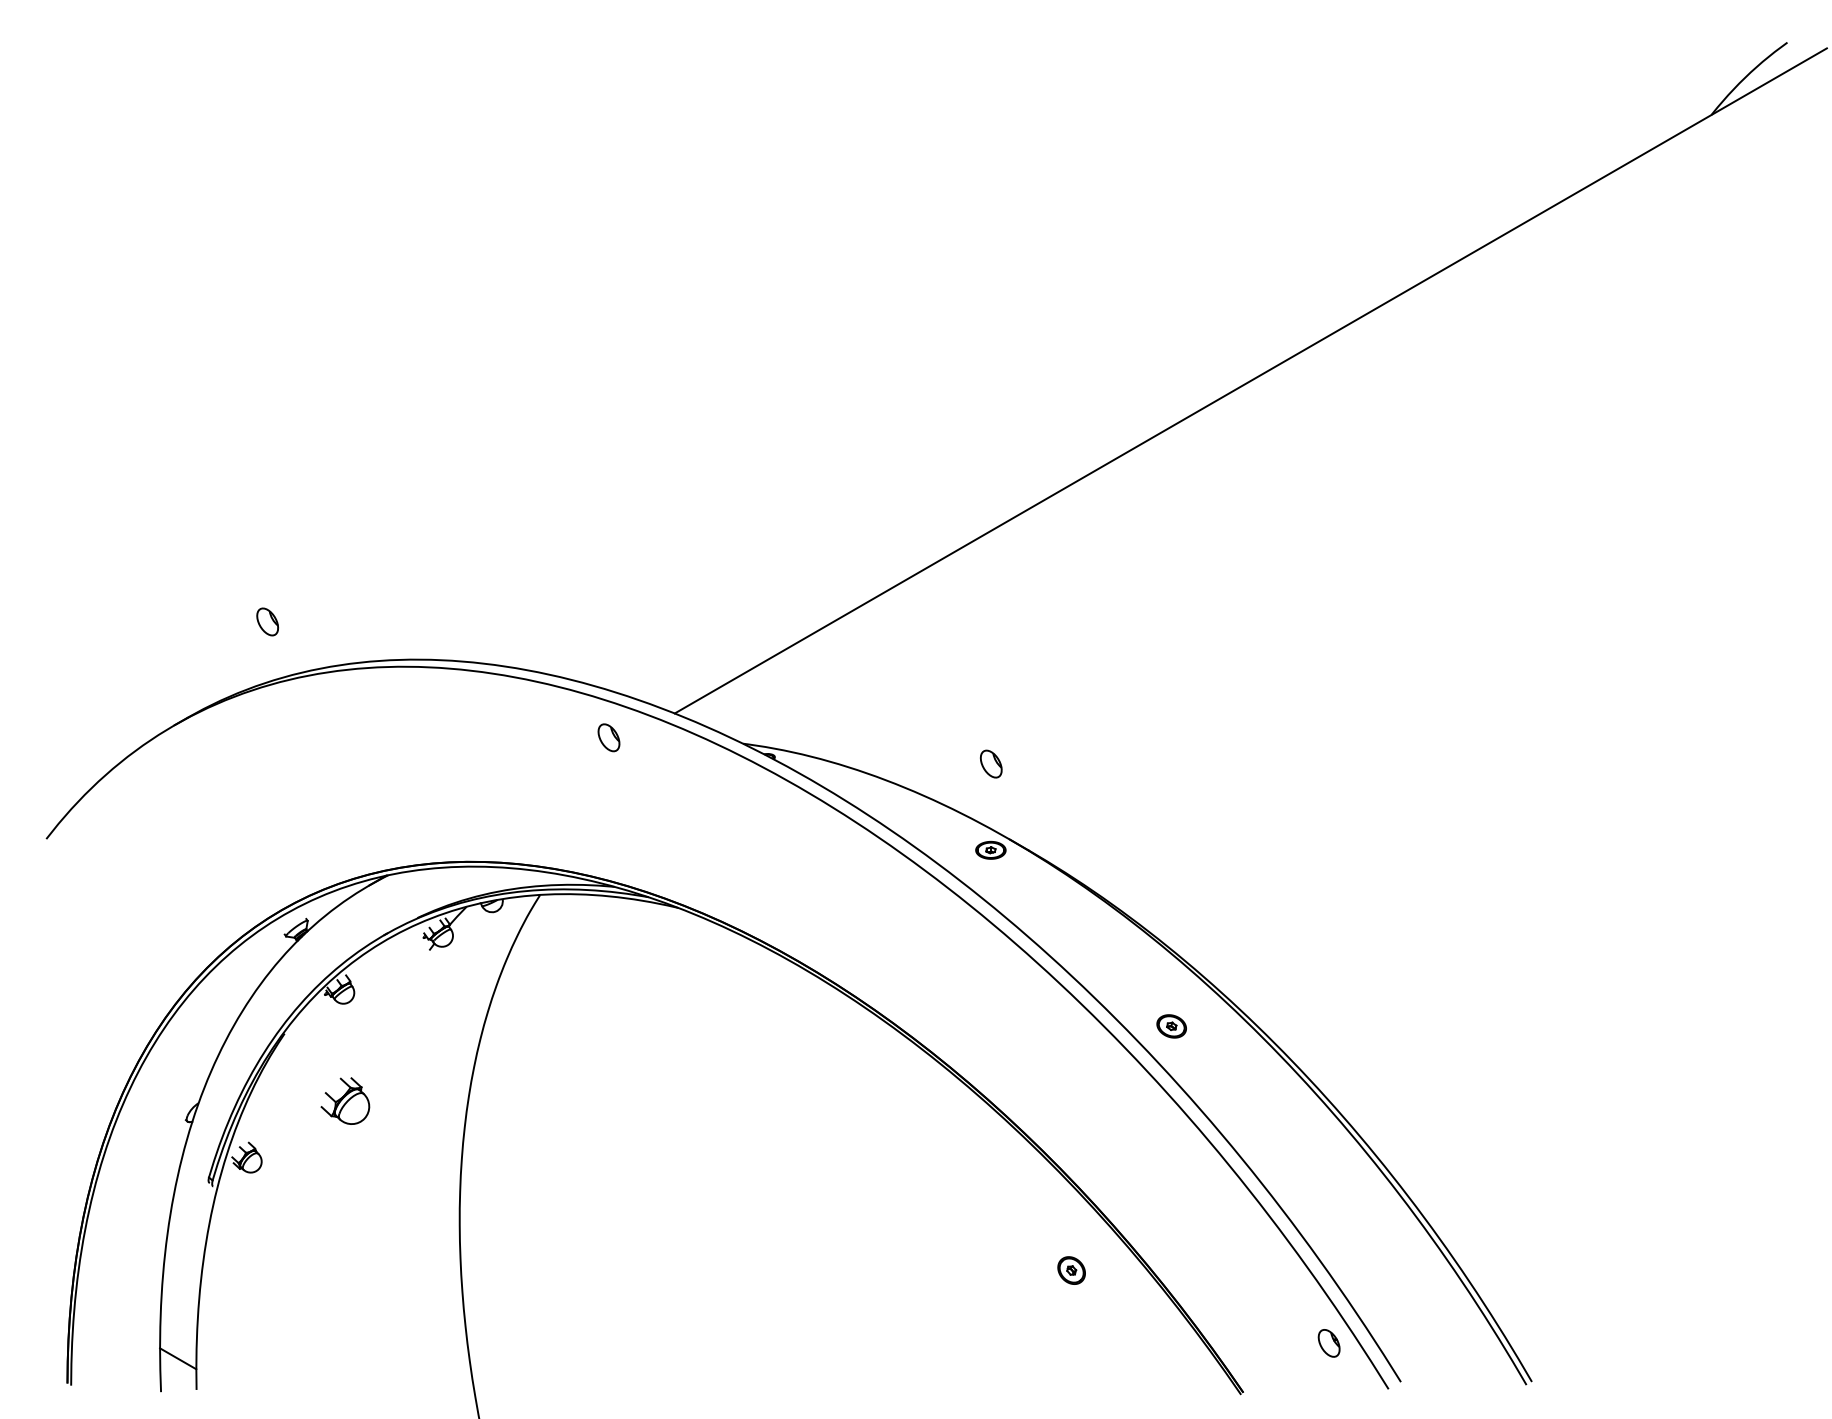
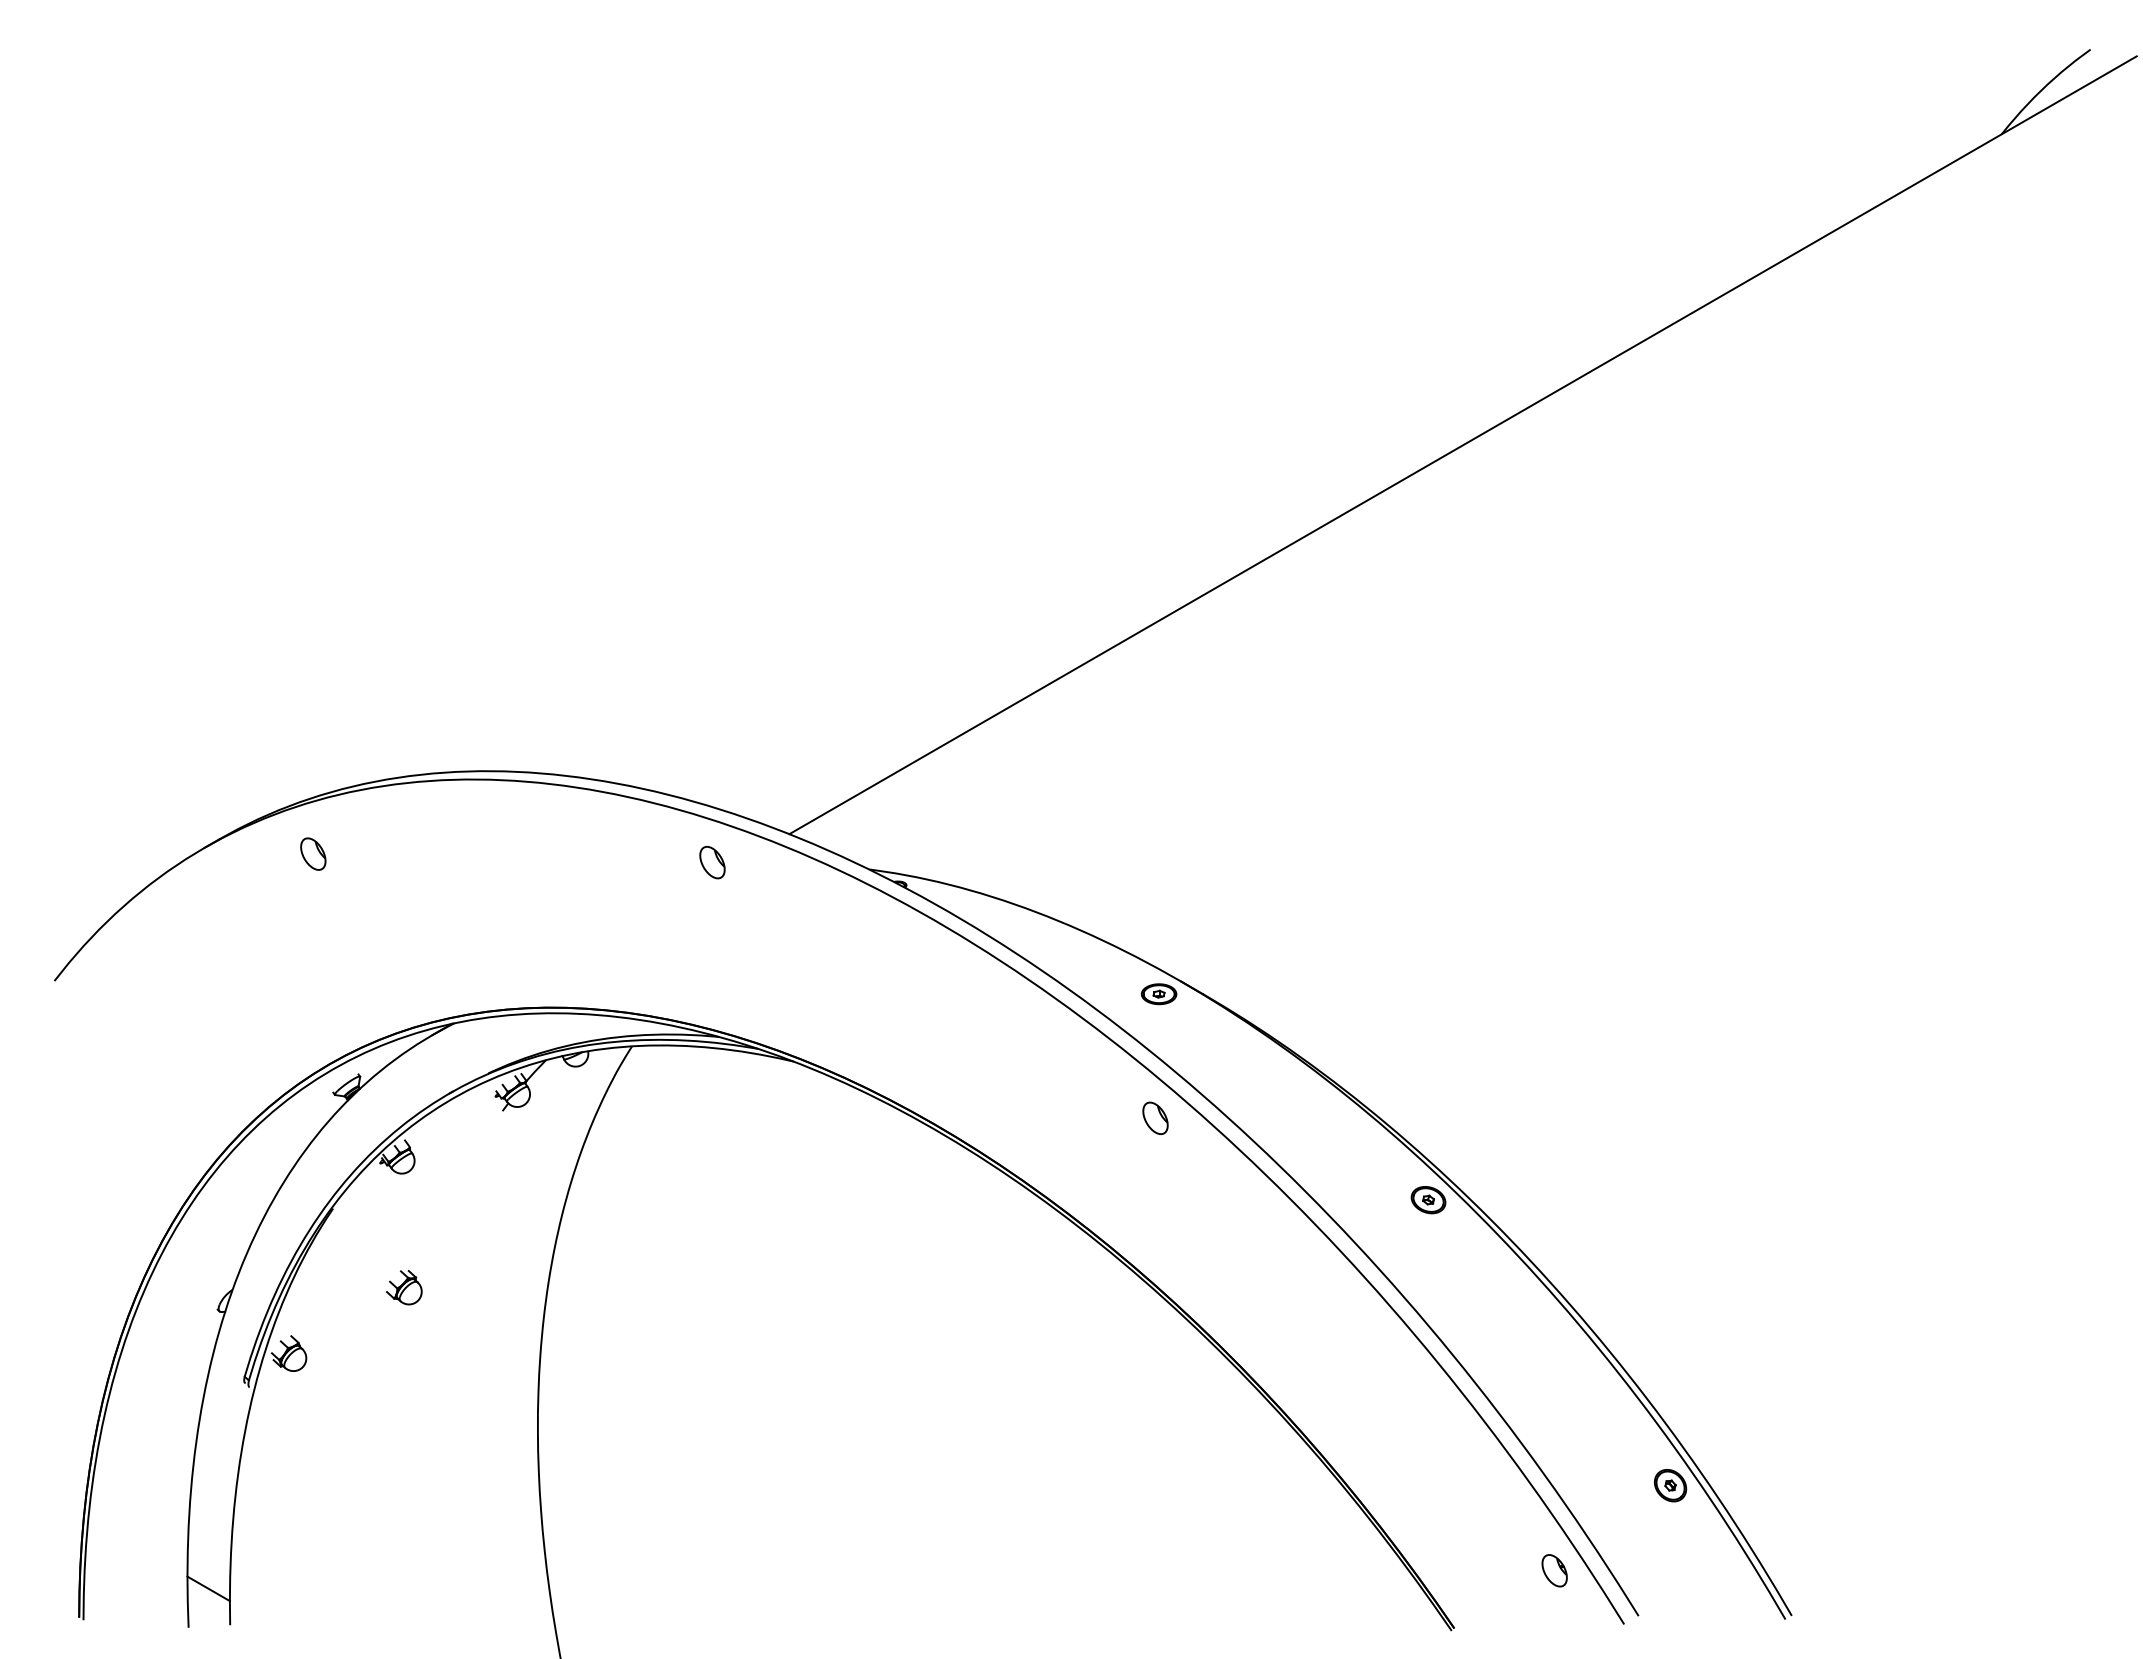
part: (267, 621) -> (313, 853), moved
part: (991, 764) -> (1155, 1118), moved
part: (1171, 1026) -> (1428, 1200), moved
part: (345, 1101) -> (404, 1287), size x0.62
part: (1071, 1270) -> (1670, 1485), moved

